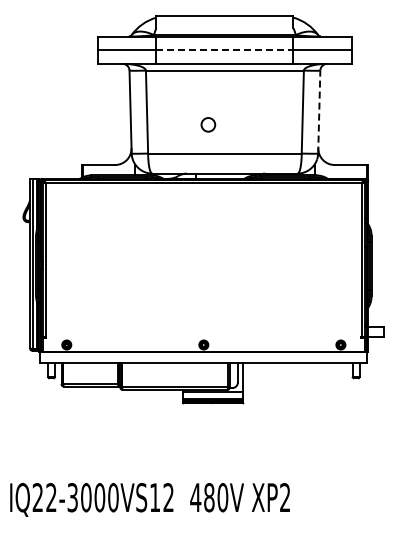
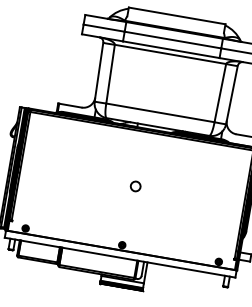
line: (224, 50) -> (172, 40), dashed -> solid
line: (319, 111) -> (232, 94), dashed -> solid
circle: (208, 124) -> (135, 186), moved

